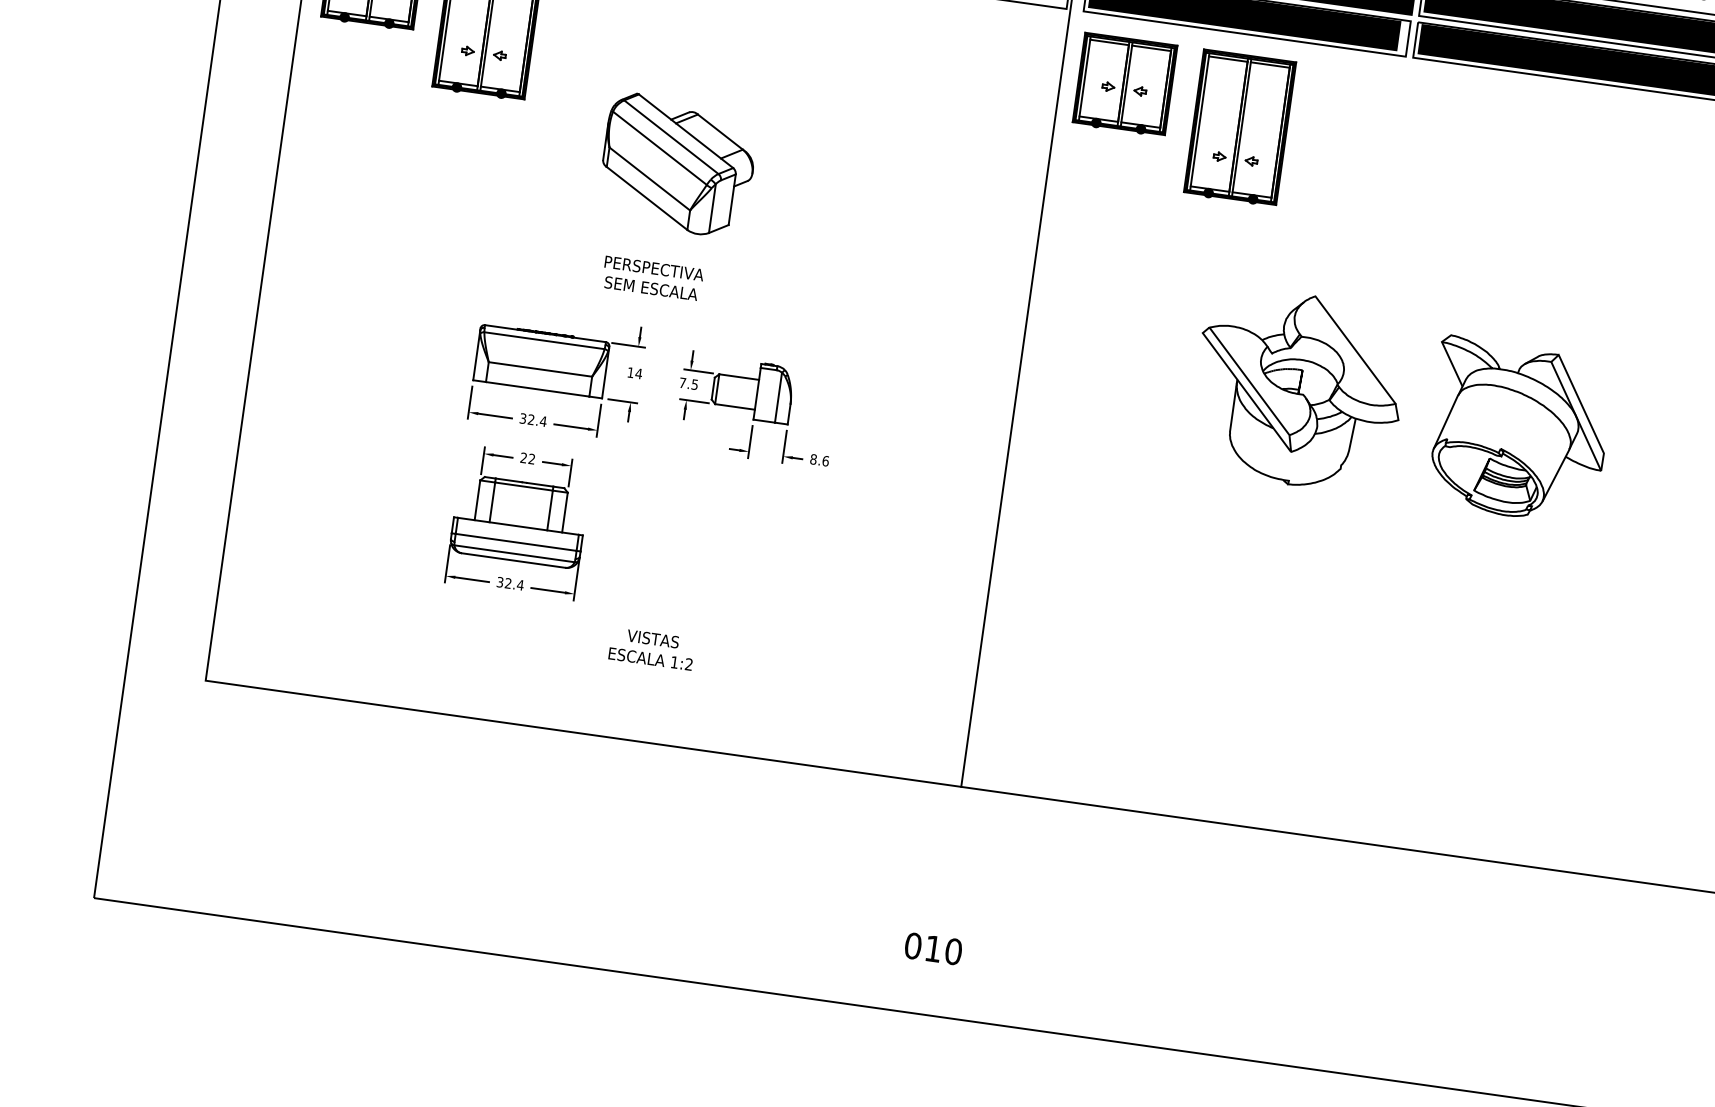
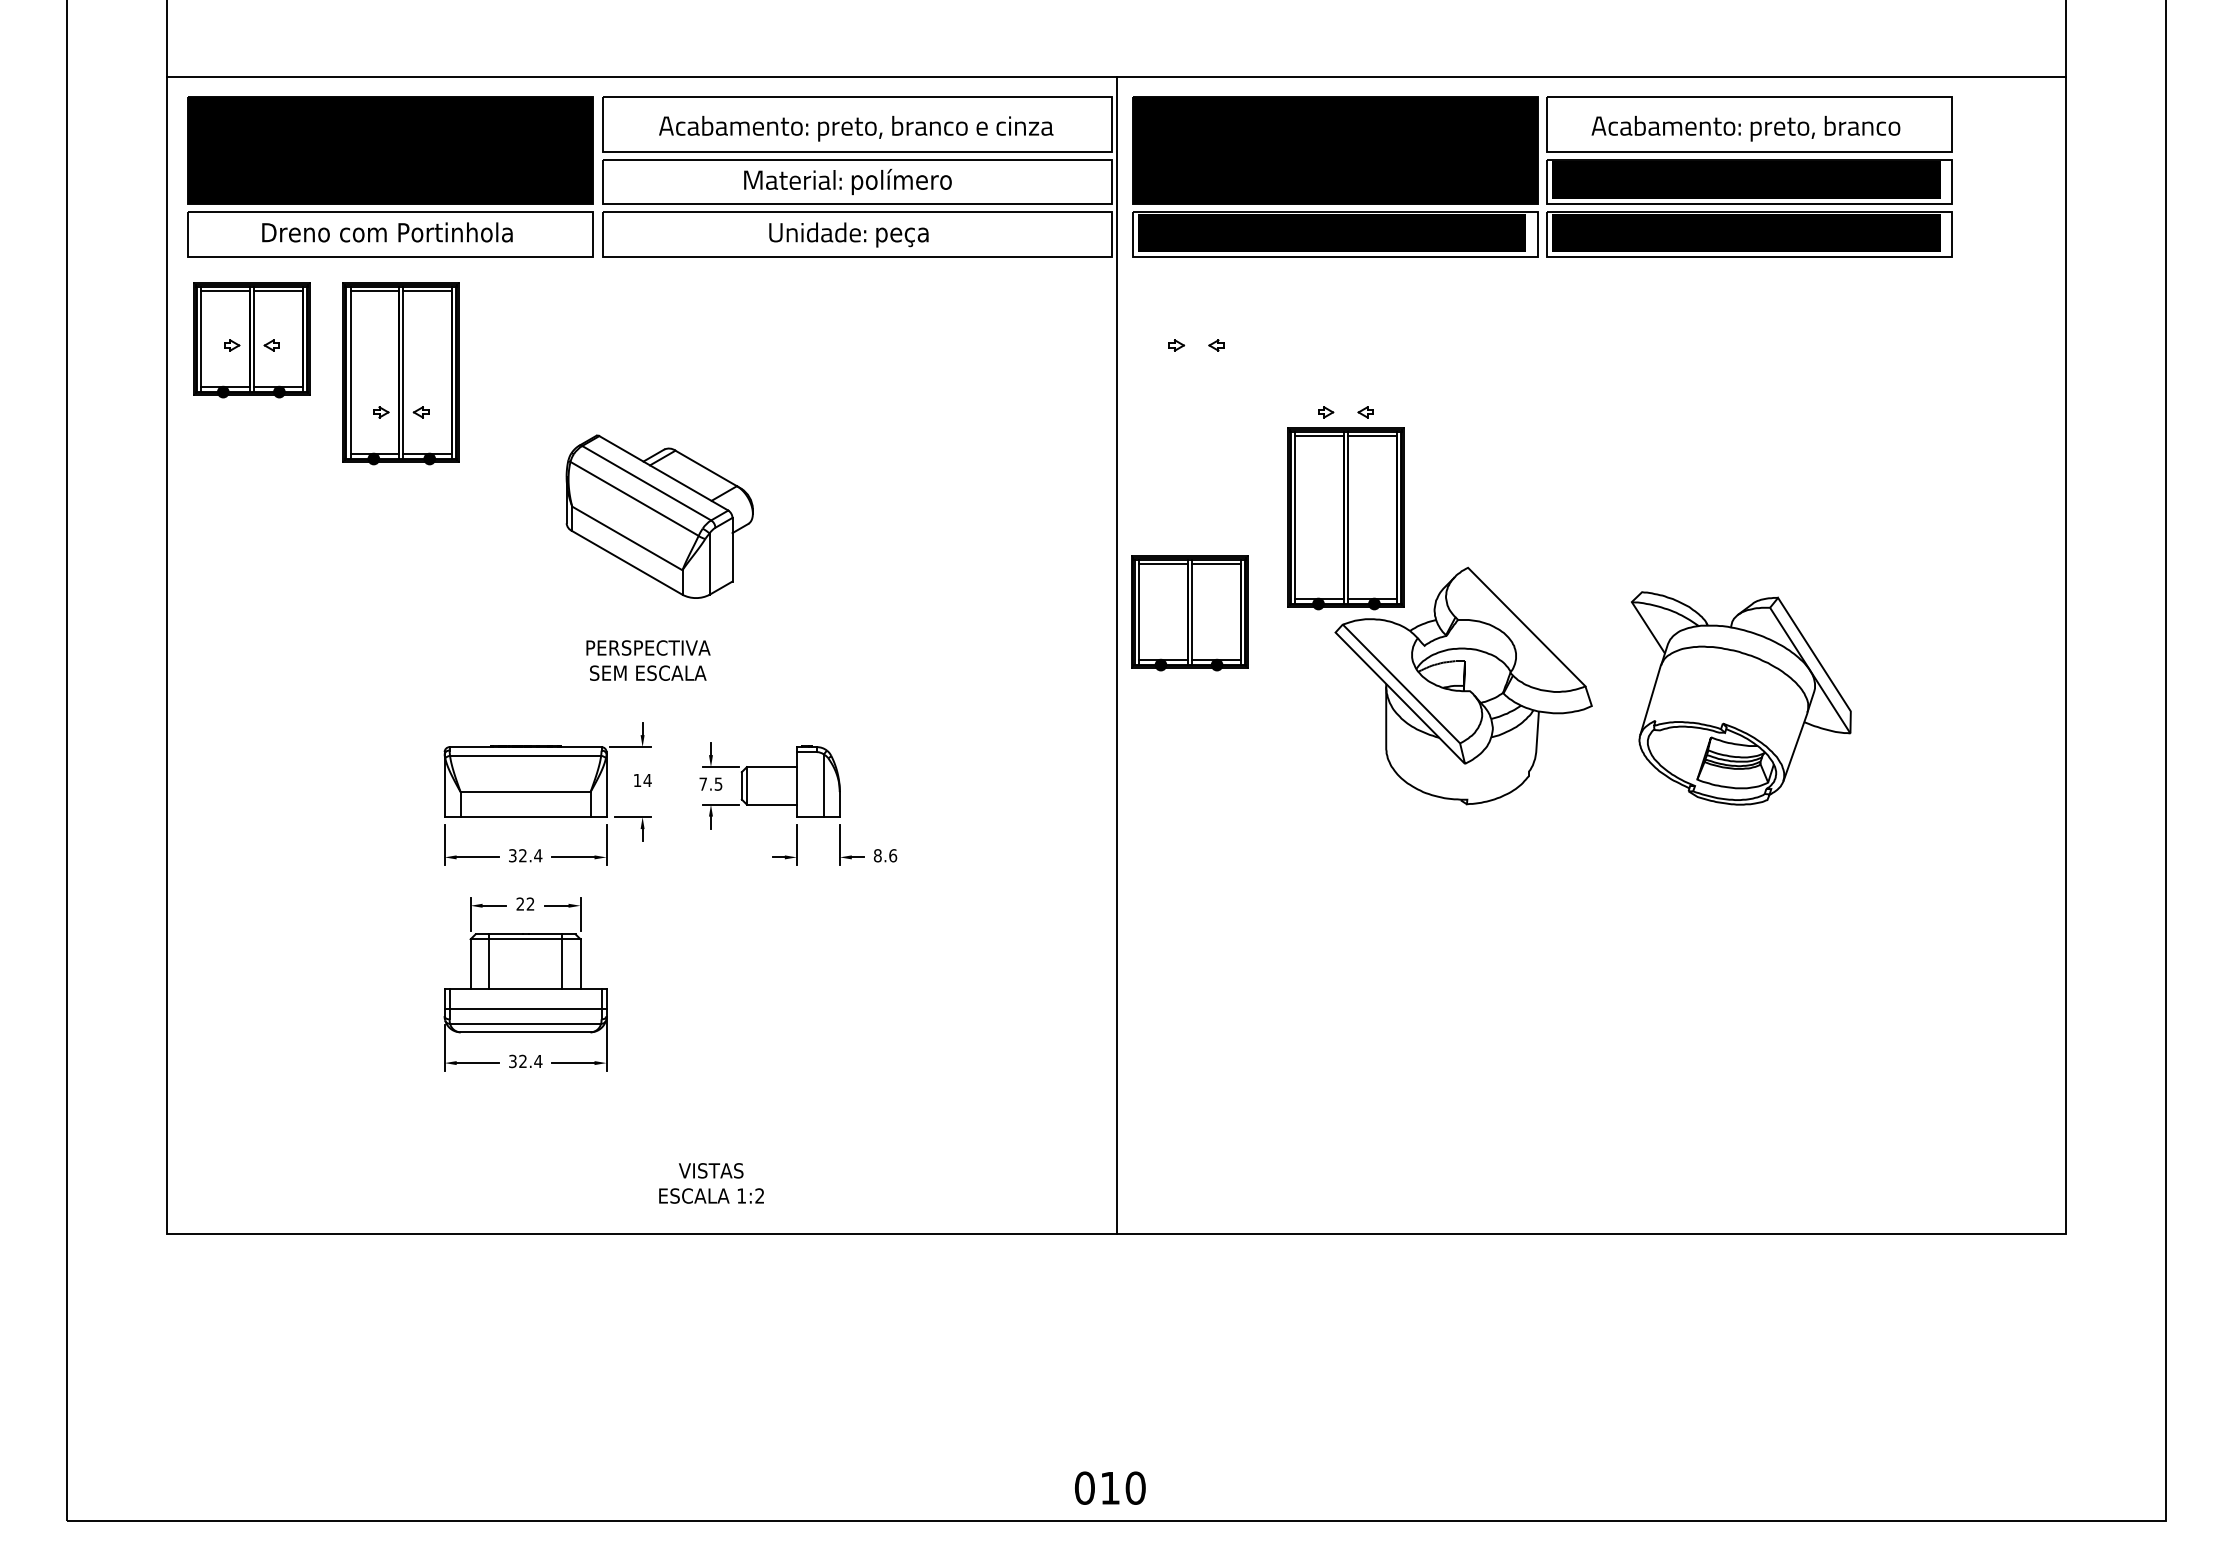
part: (1124, 85) -> (1189, 613), moved
part: (1239, 128) -> (1345, 518), moved
text: (652, 649) -> (711, 1183), moved
text: (933, 948) -> (1110, 1487), moved

